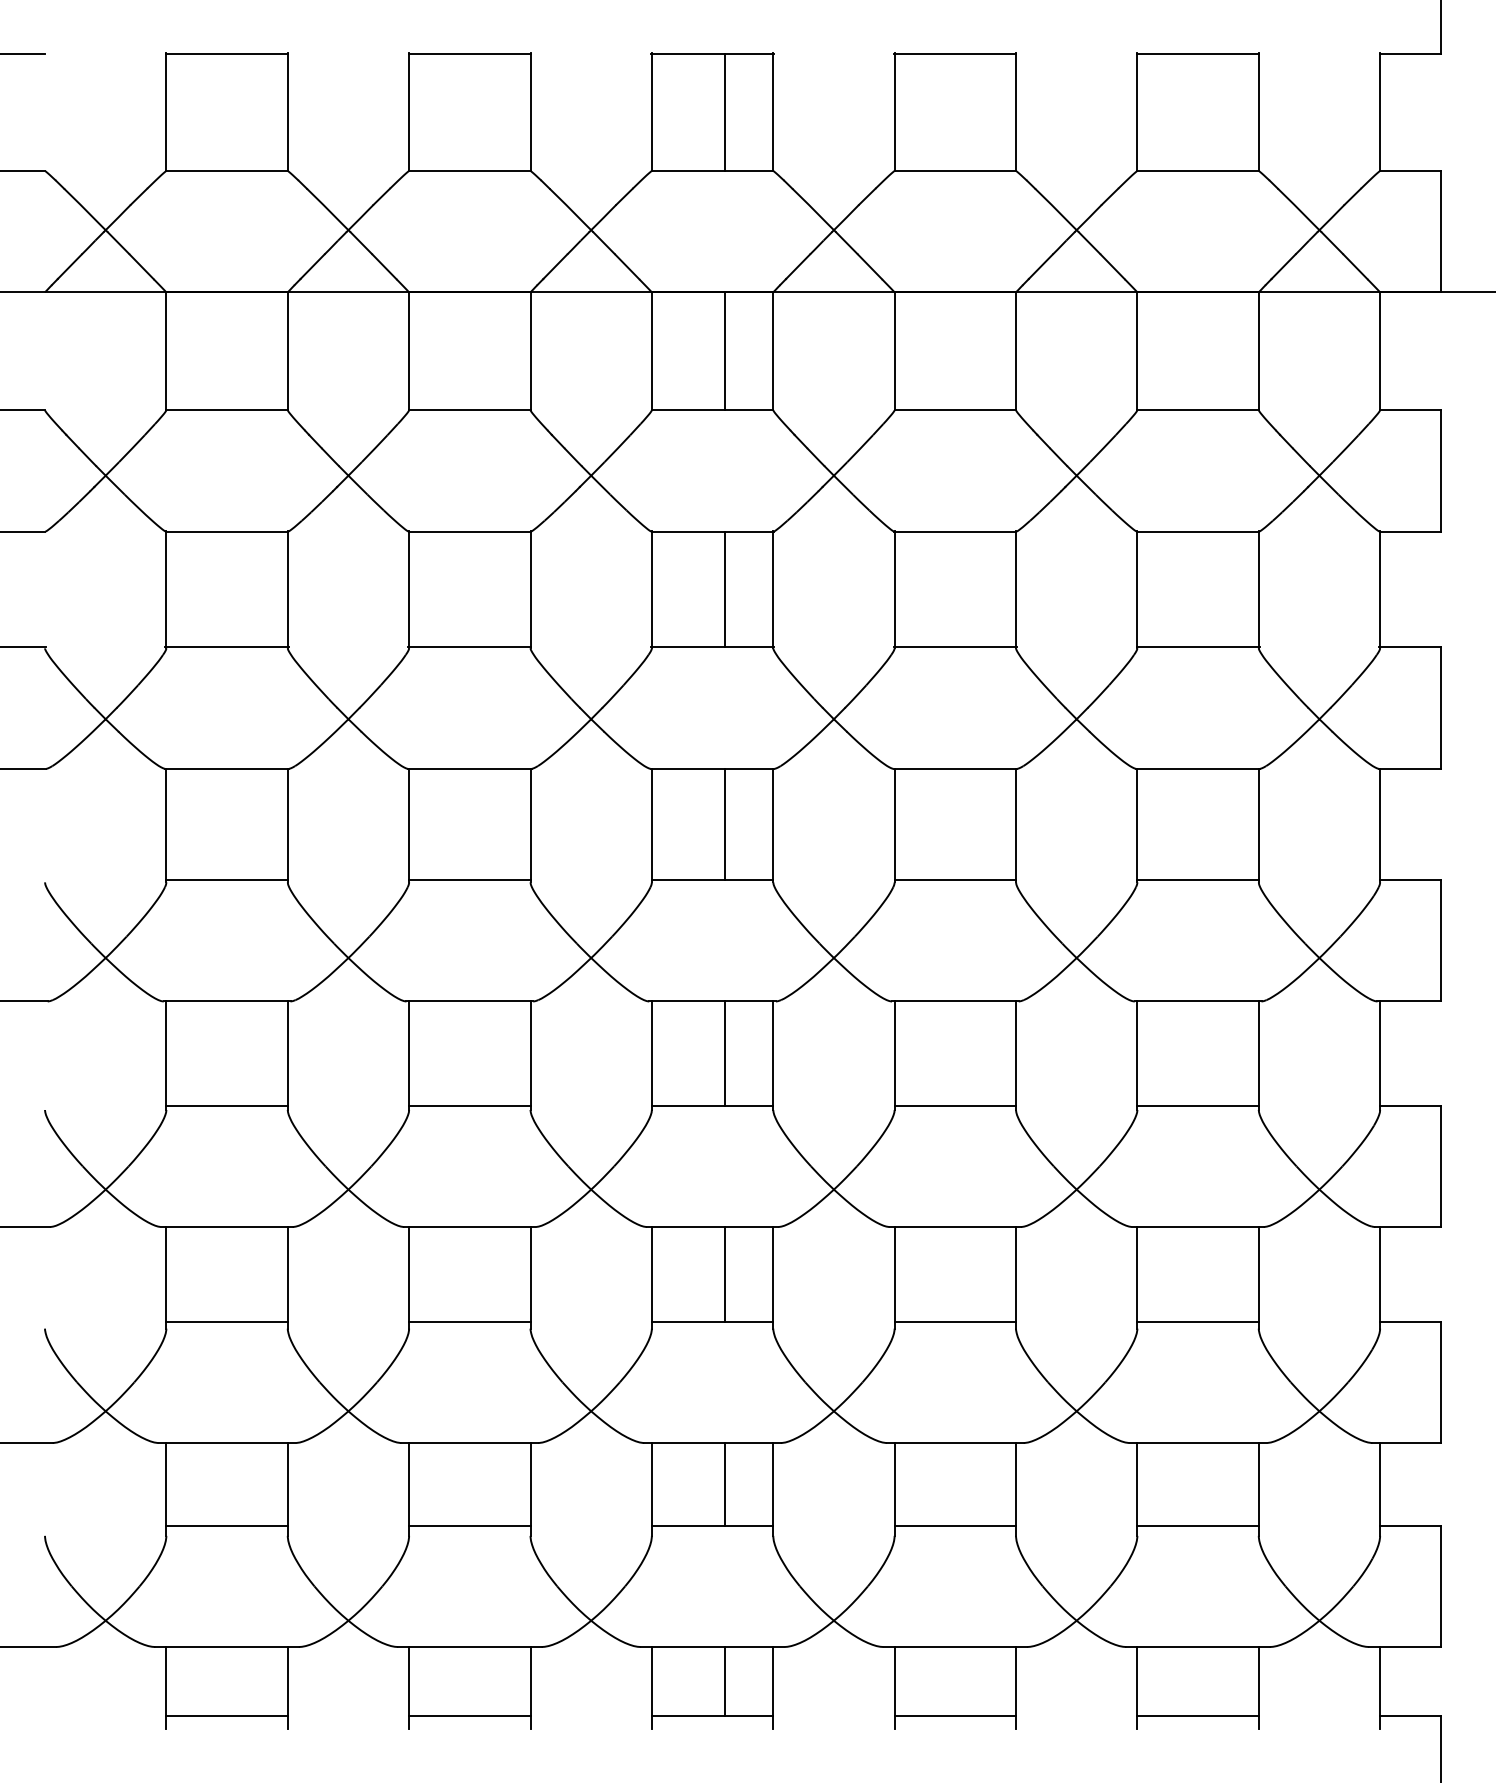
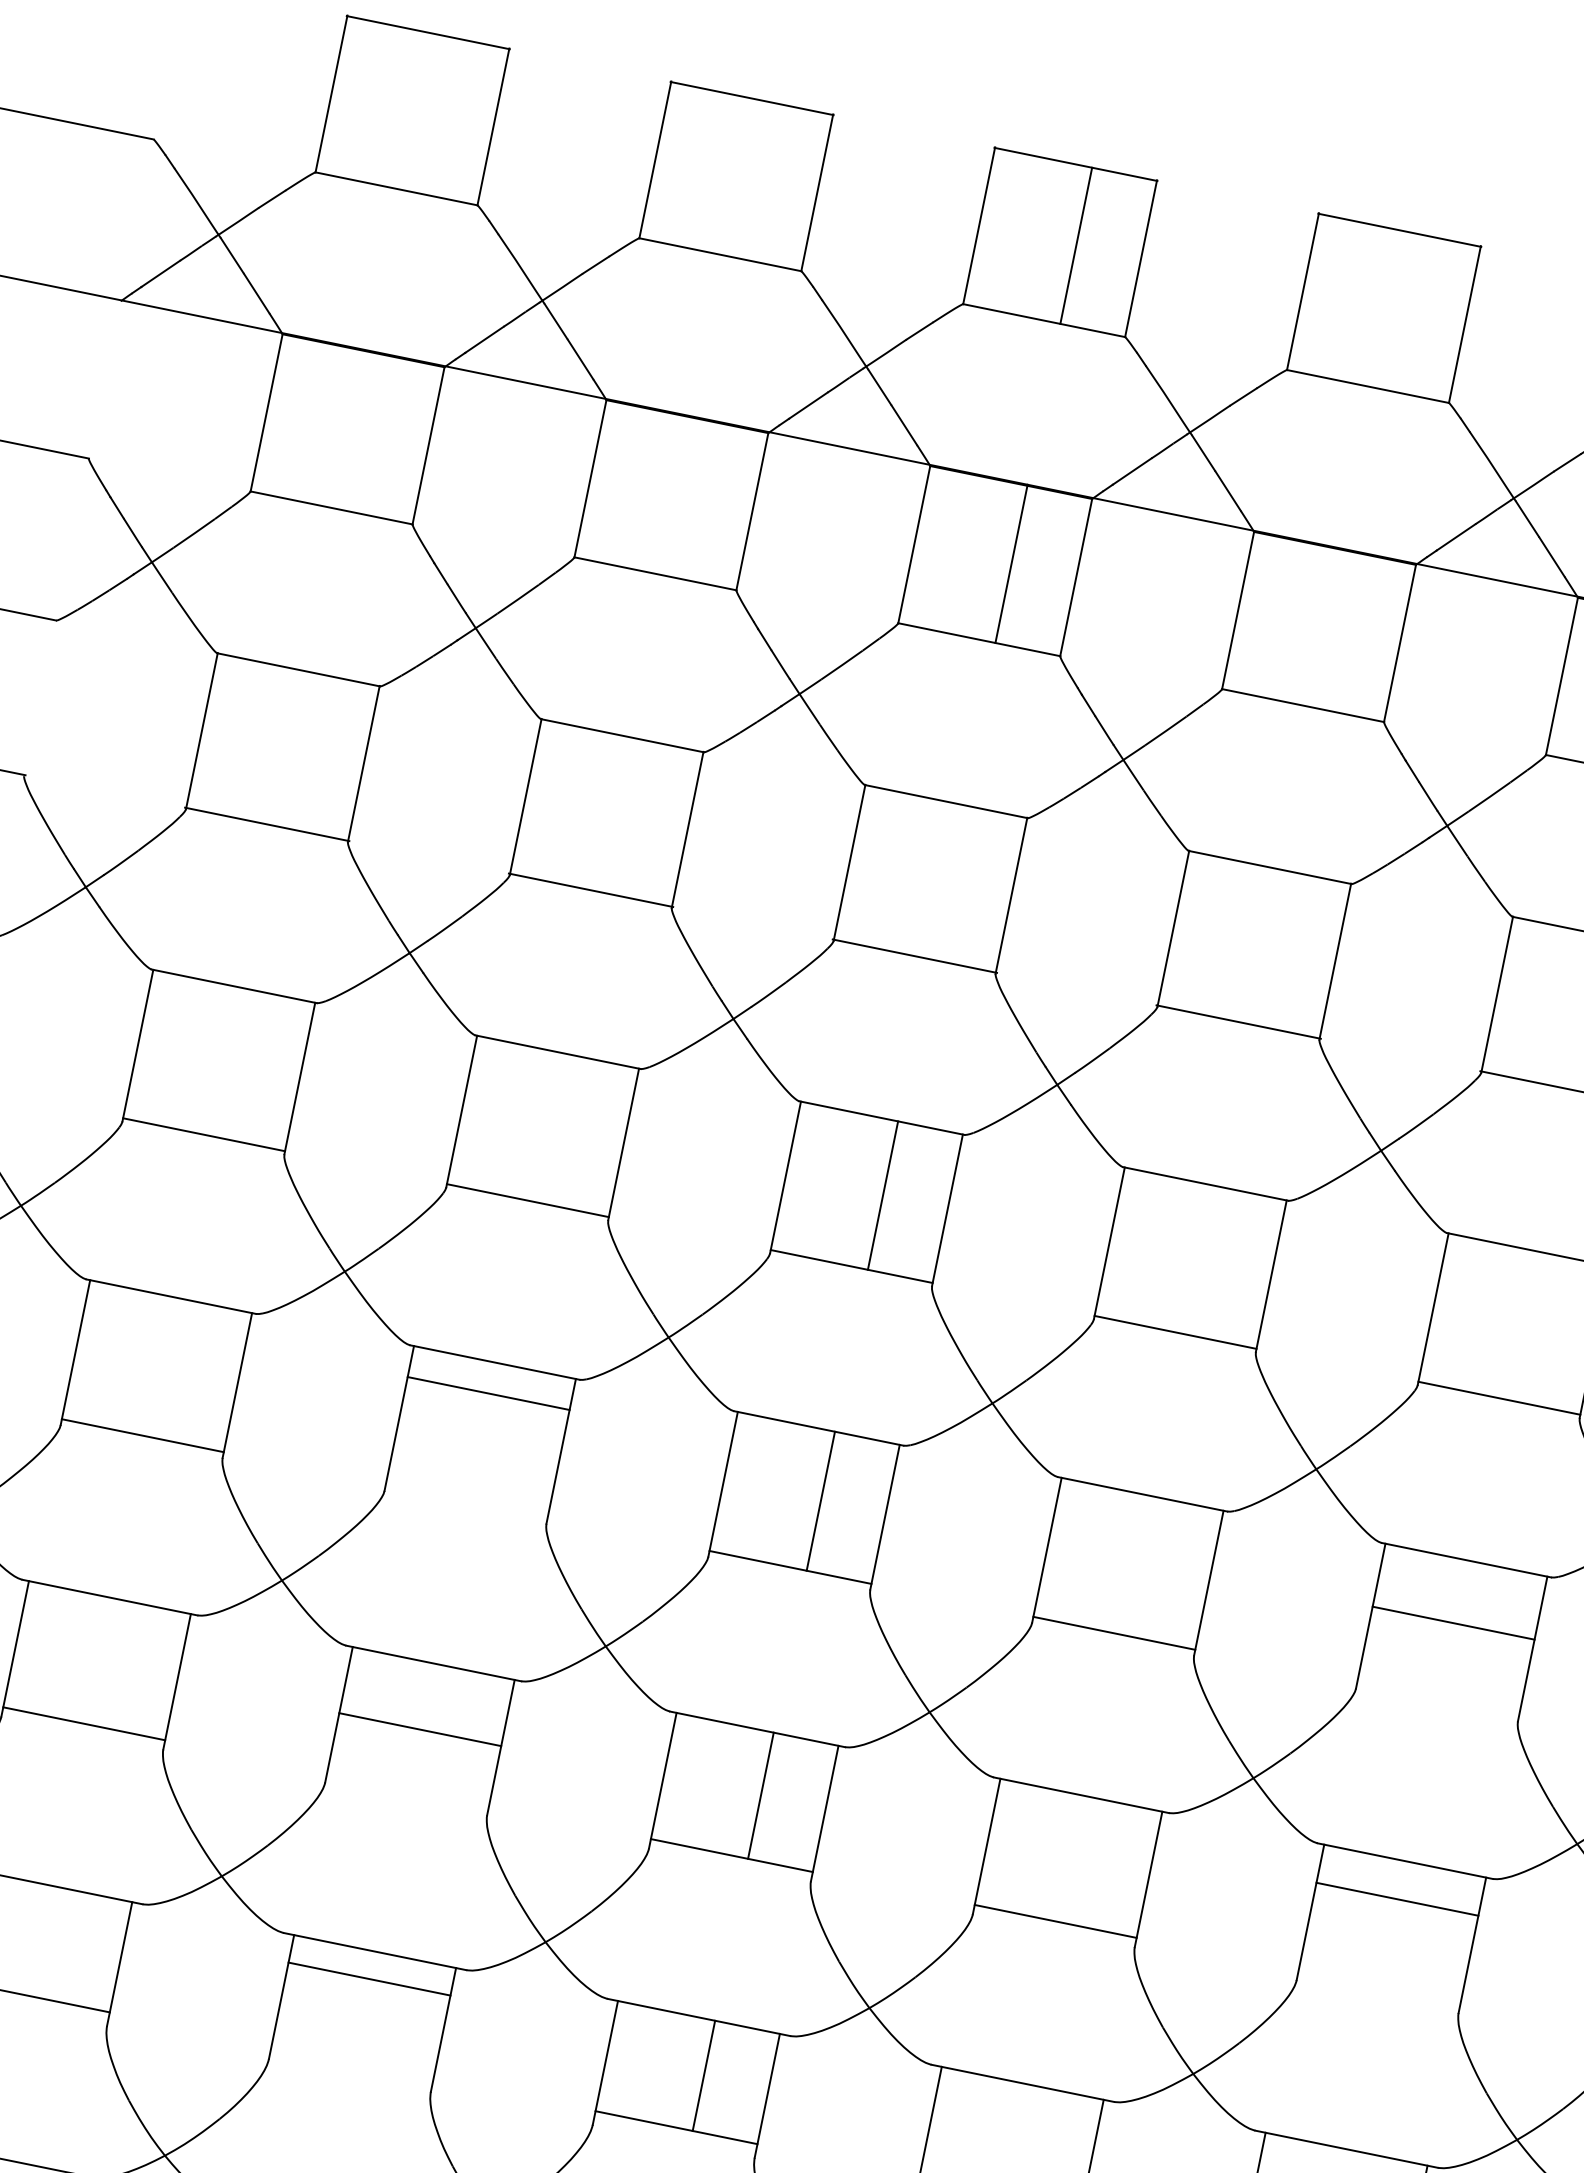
line: (724, 589) -> (946, 882), removed
line: (469, 1105) -> (488, 1393), moved
line: (1197, 1105) -> (1452, 1622), moved
line: (469, 1321) -> (419, 1729), moved
line: (1197, 1321) -> (1396, 1898), moved
line: (469, 1525) -> (369, 1978), moved

